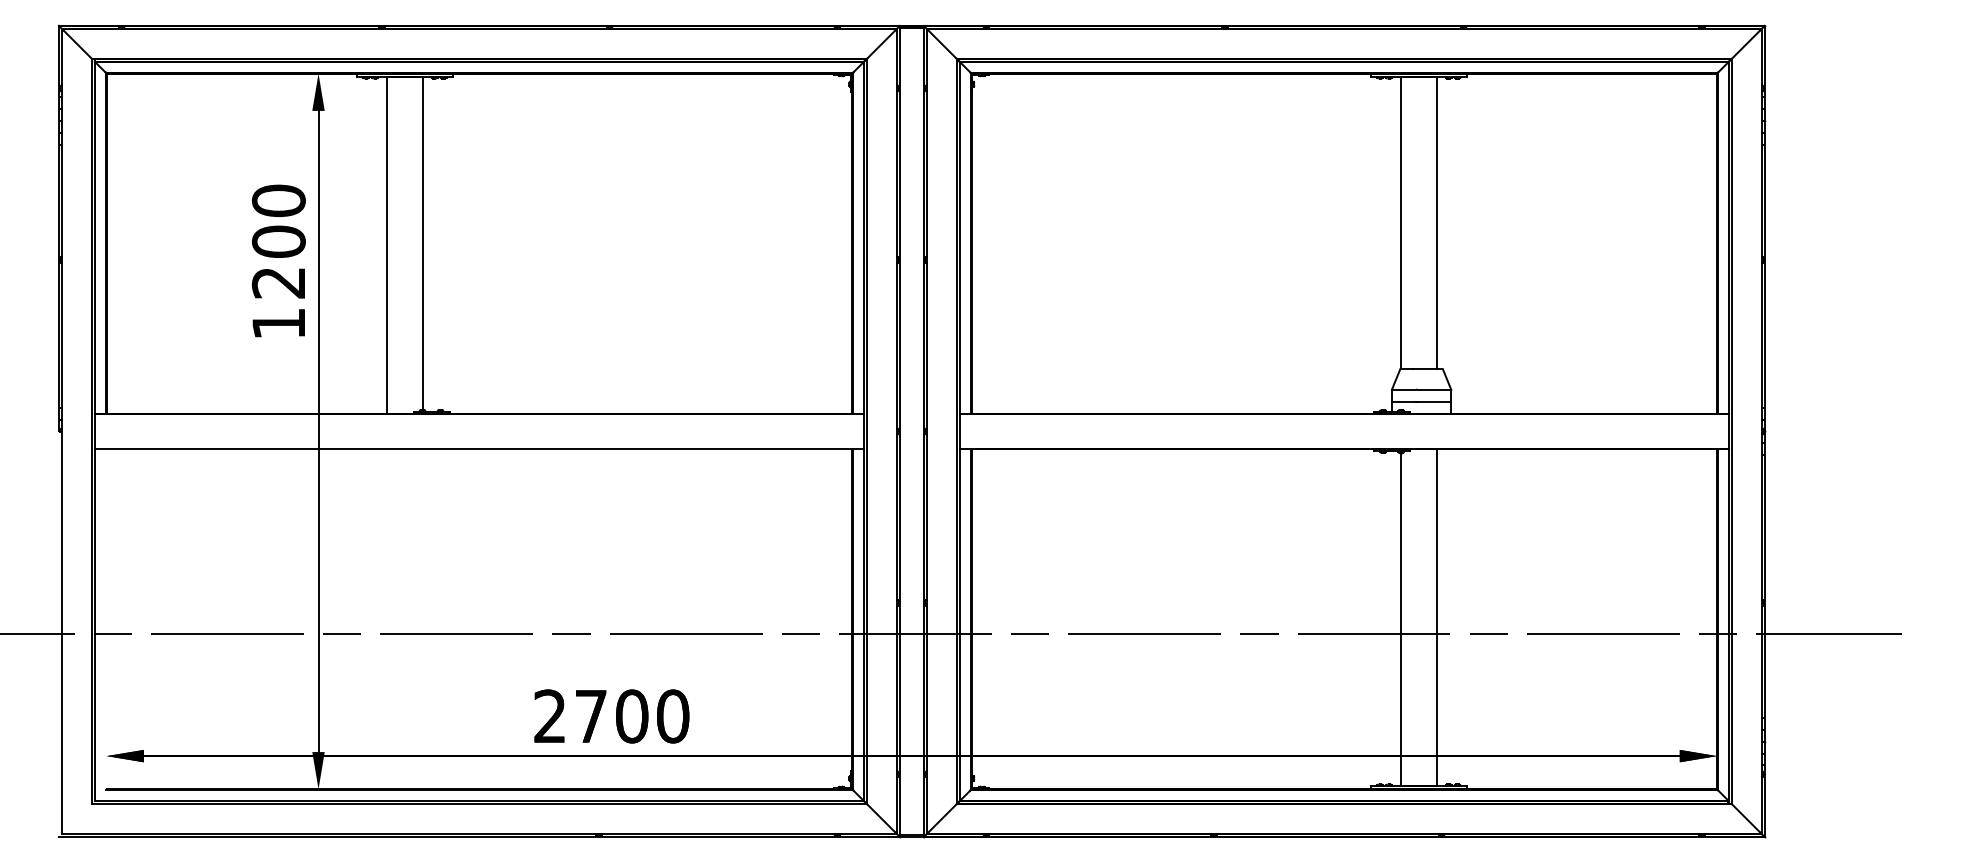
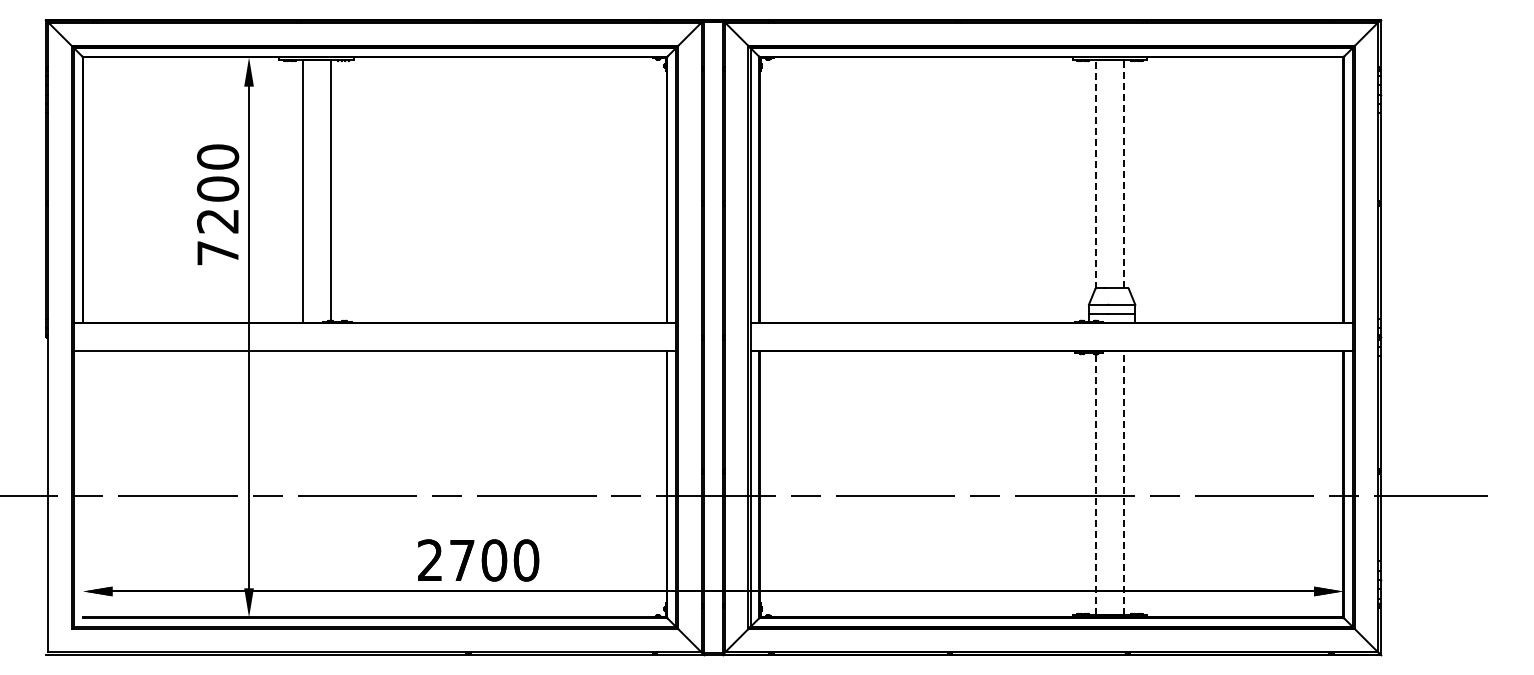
line: (1400, 221) -> (1095, 173), solid -> dashed
line: (1436, 221) -> (1123, 173), solid -> dashed
text: (278, 324) -> (217, 253), 1200 -> 7200
line: (1436, 618) -> (1123, 483), solid -> dashed
line: (1400, 619) -> (1095, 484), solid -> dashed

